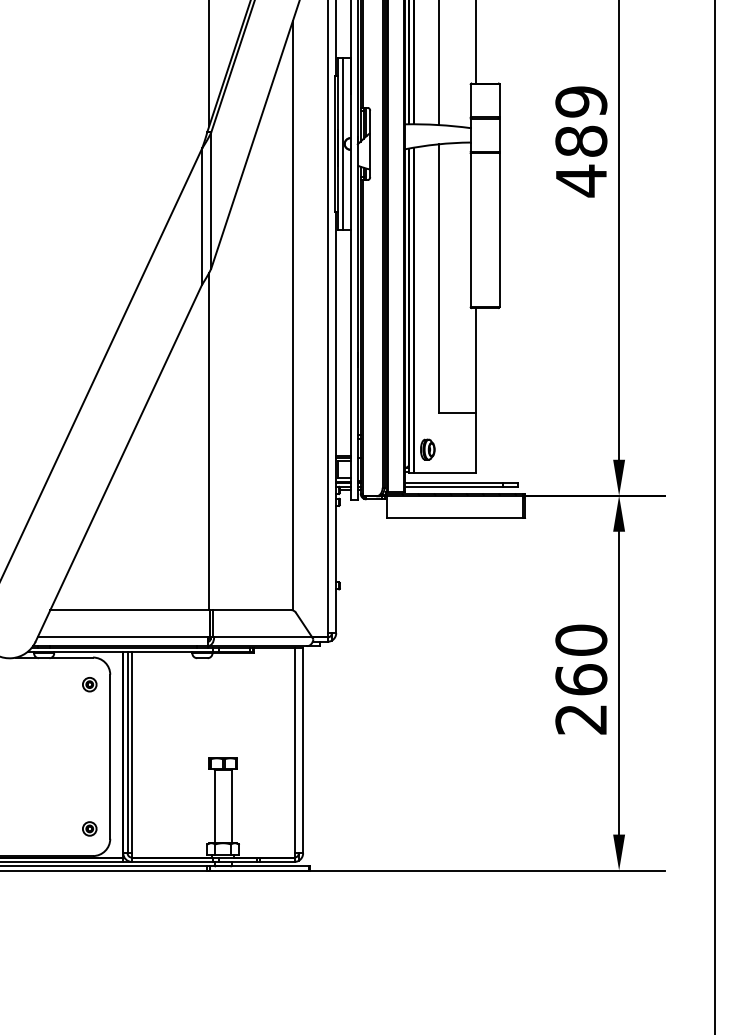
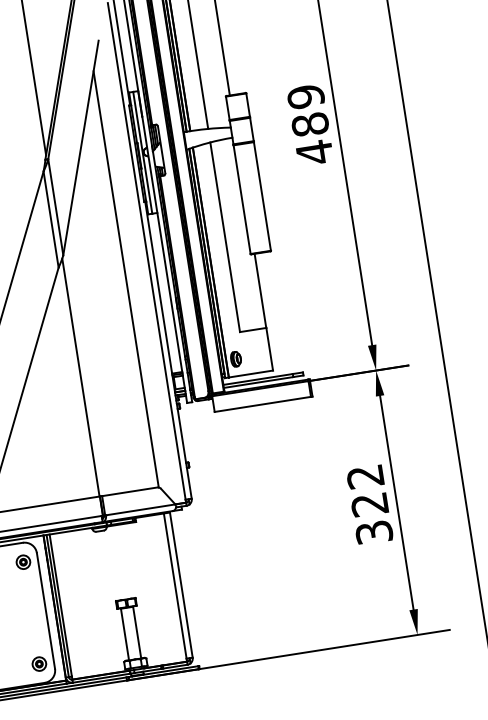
text: (581, 679) -> (369, 504), 260 -> 322
part: (89, 684) -> (23, 562), size x1.4
part: (89, 828) -> (39, 663), size x1.4

